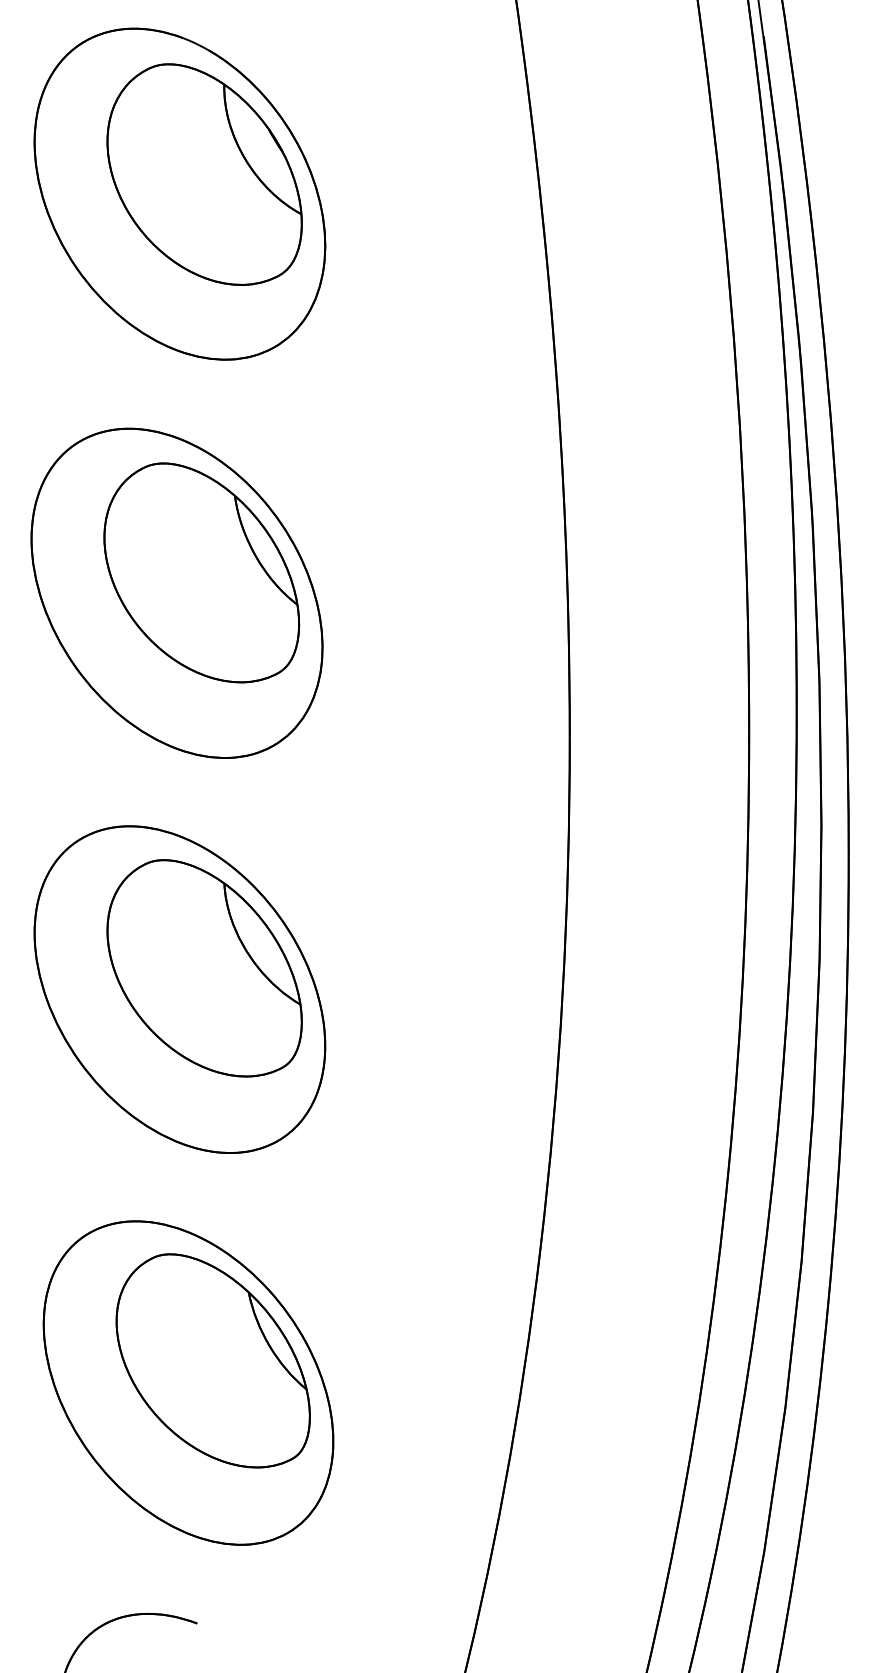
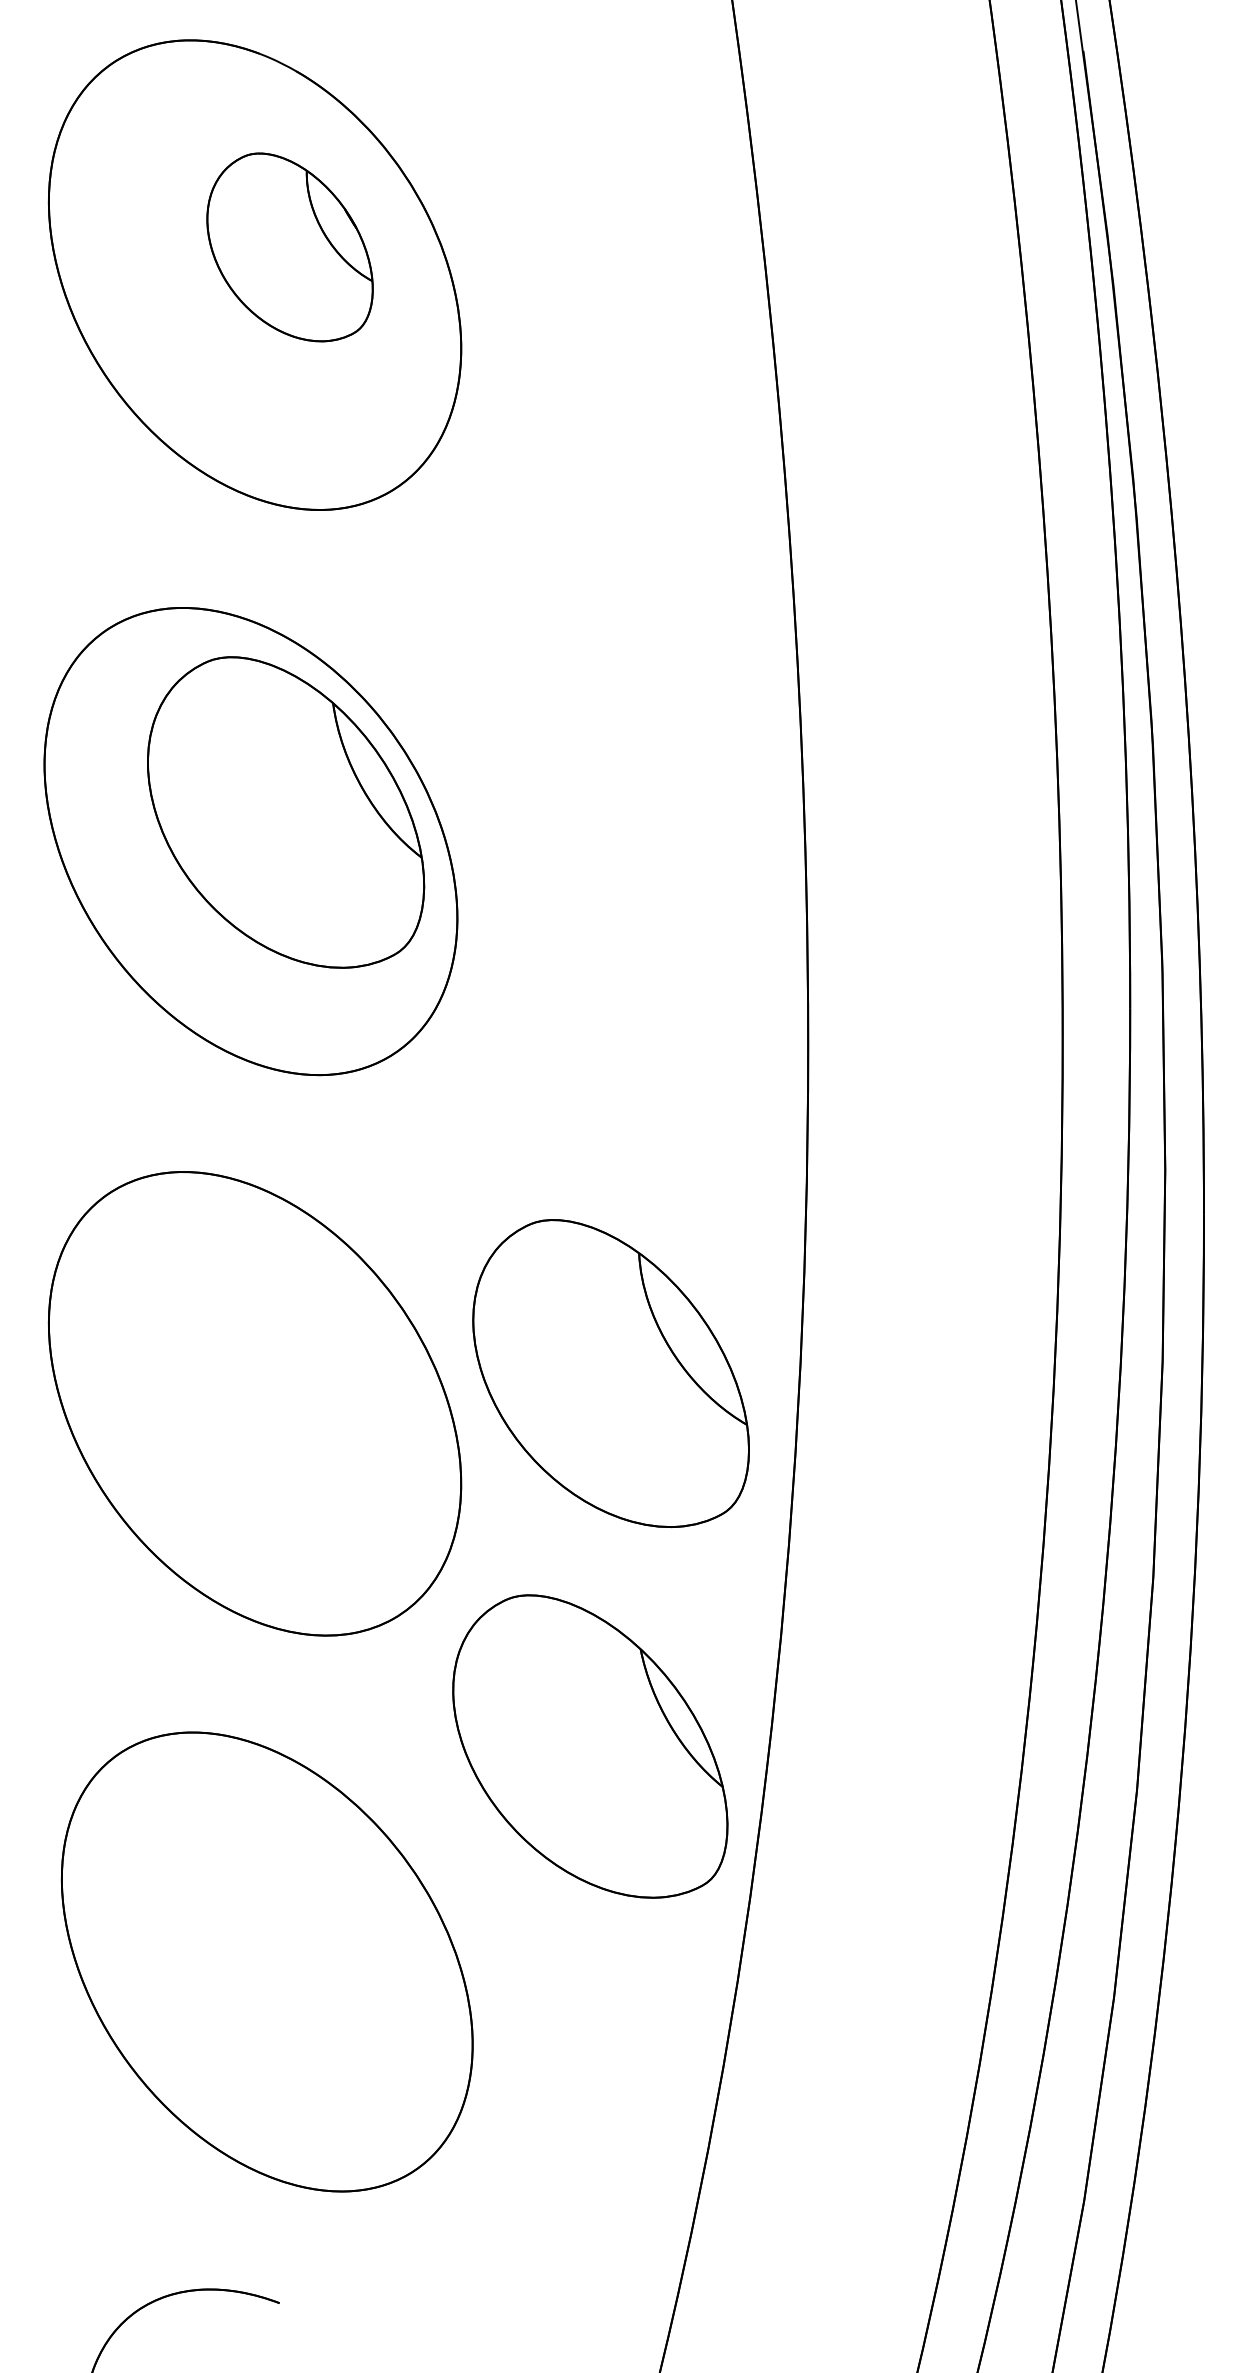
part: (204, 174) -> (289, 247), size x0.6
part: (204, 968) -> (610, 1373), moved
part: (213, 1360) -> (590, 1746), moved

